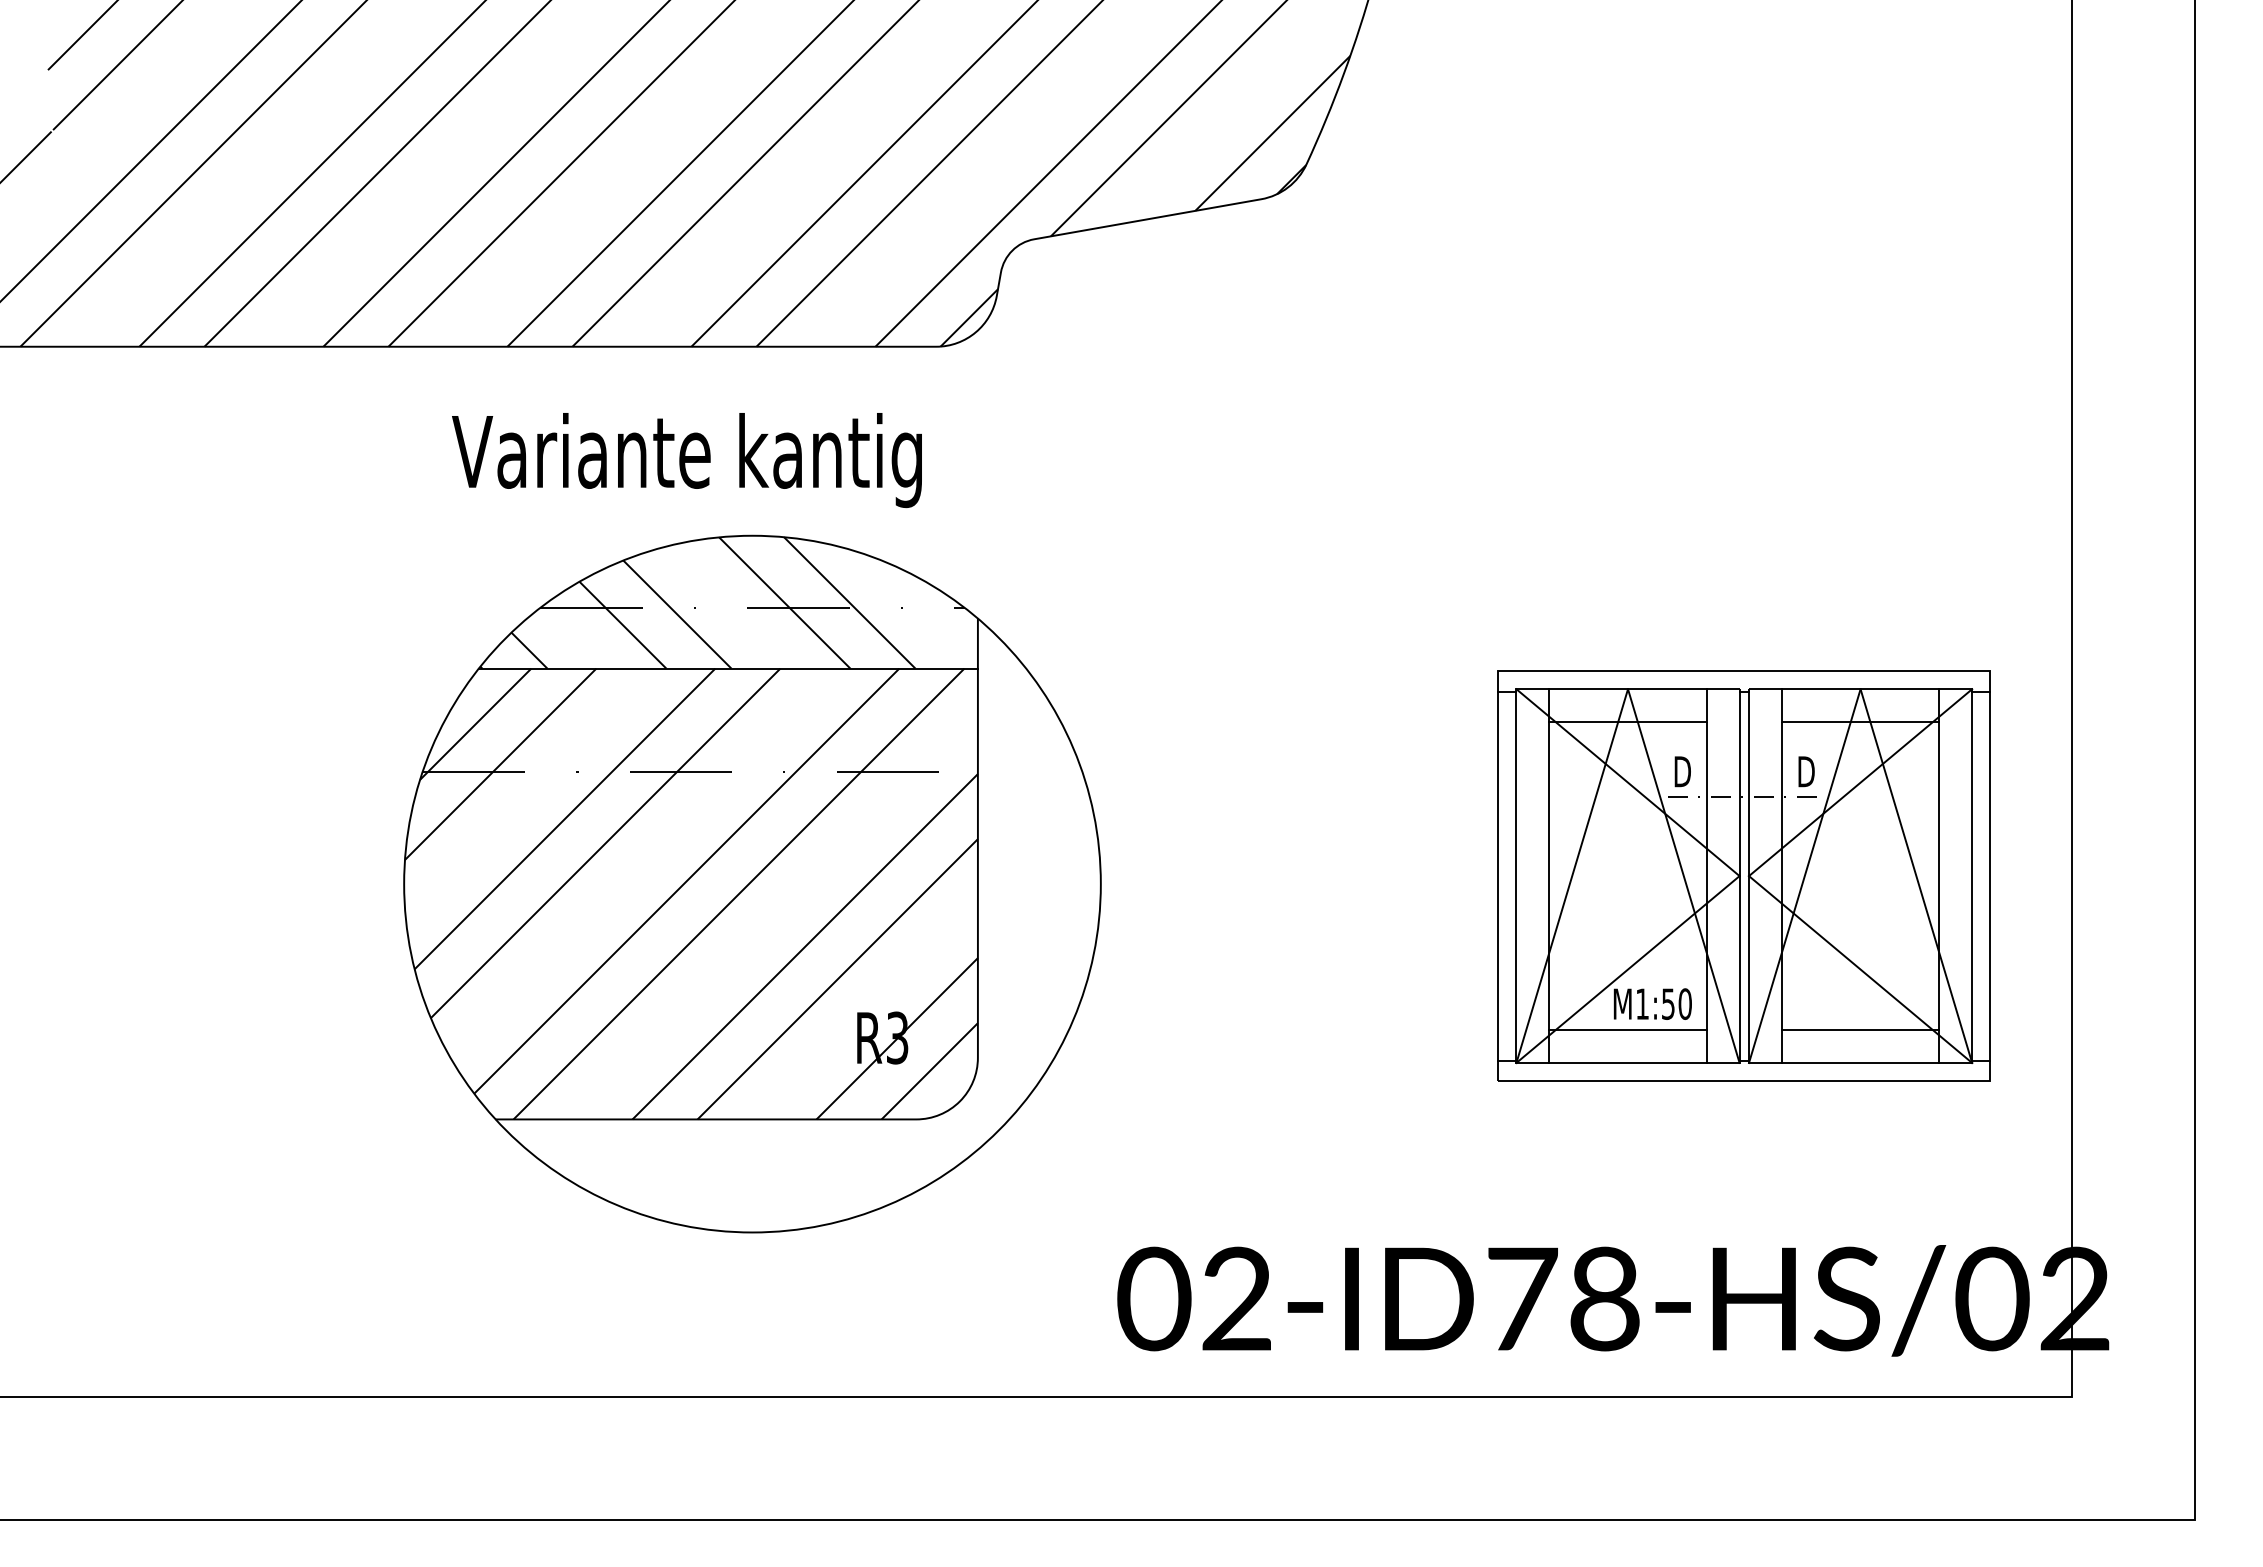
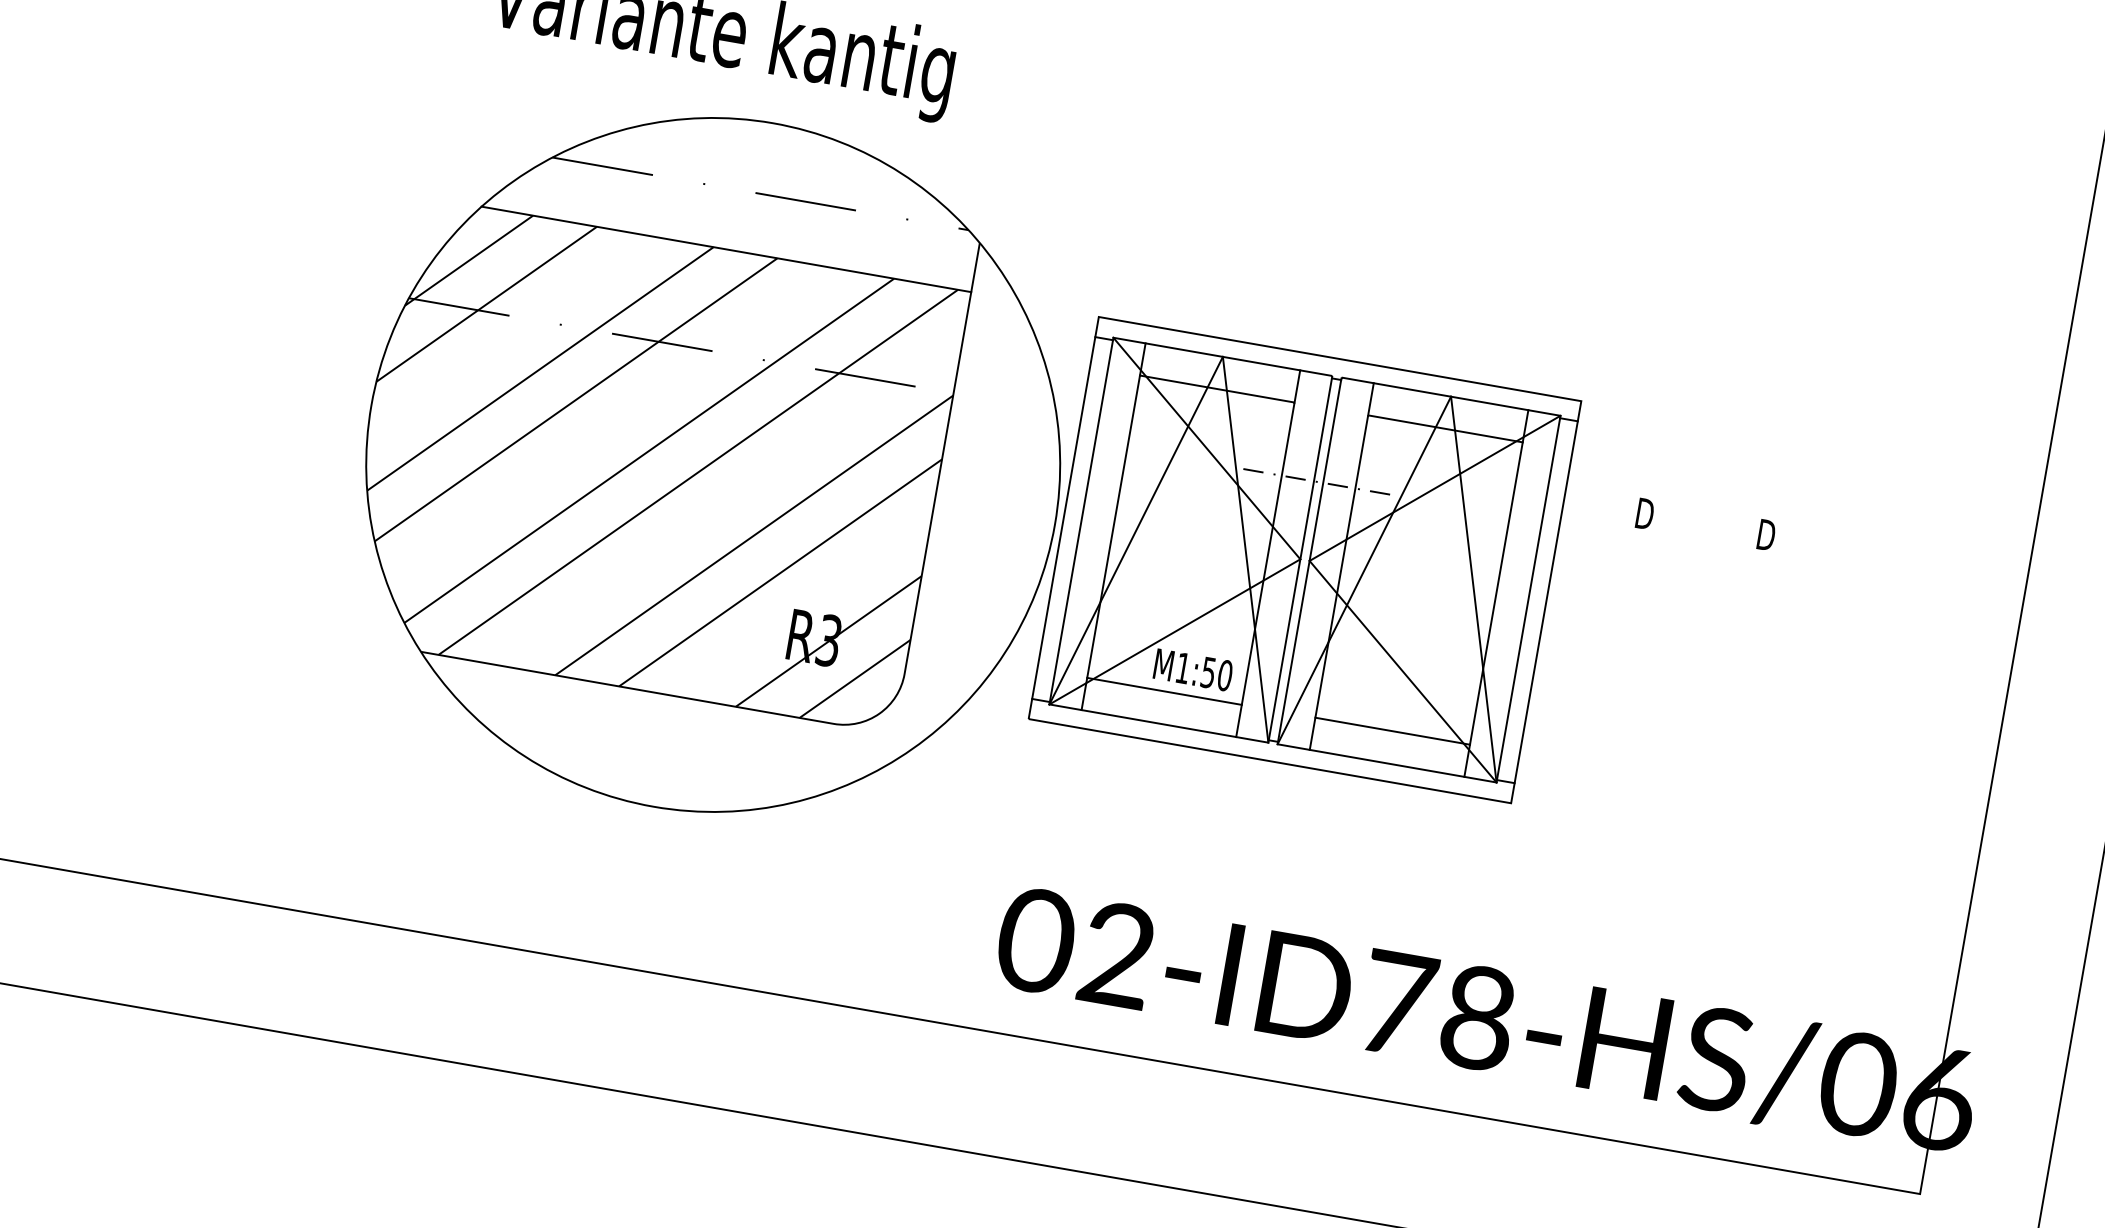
hatch: (697, 602) -> (707, 179), removed
part: (1743, 875) -> (1304, 559), moved
text: (2075, 1298) -> (1940, 1098), 02-ID78-HS/02 -> 02-ID78-HS/06

